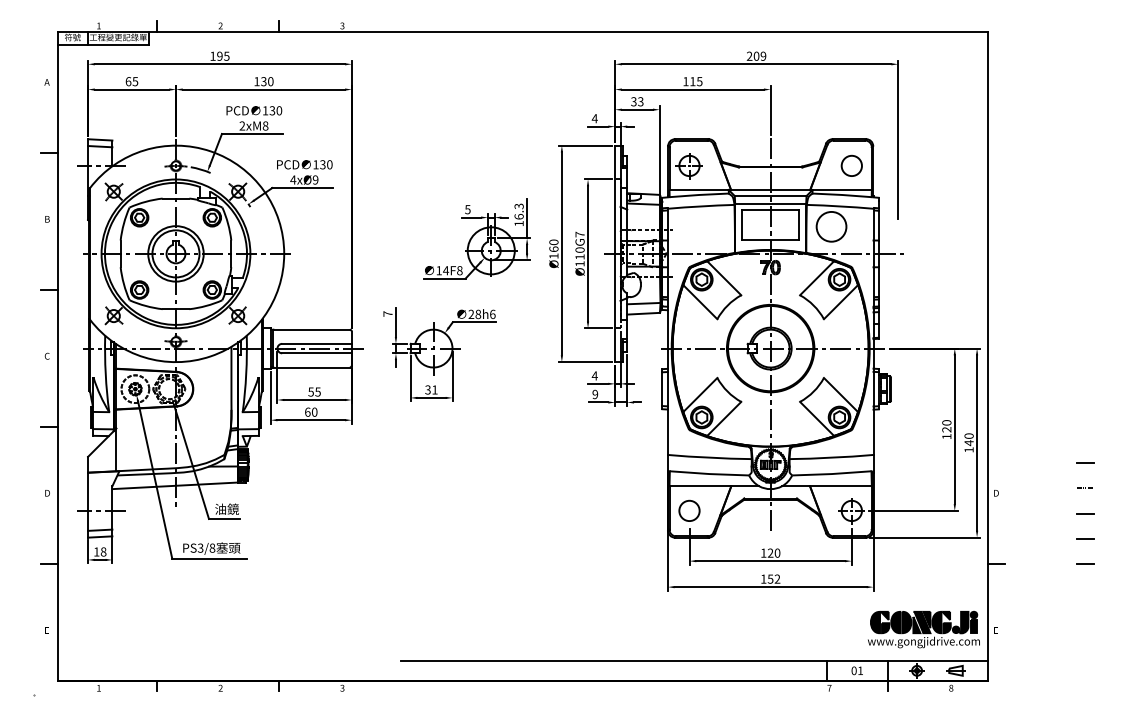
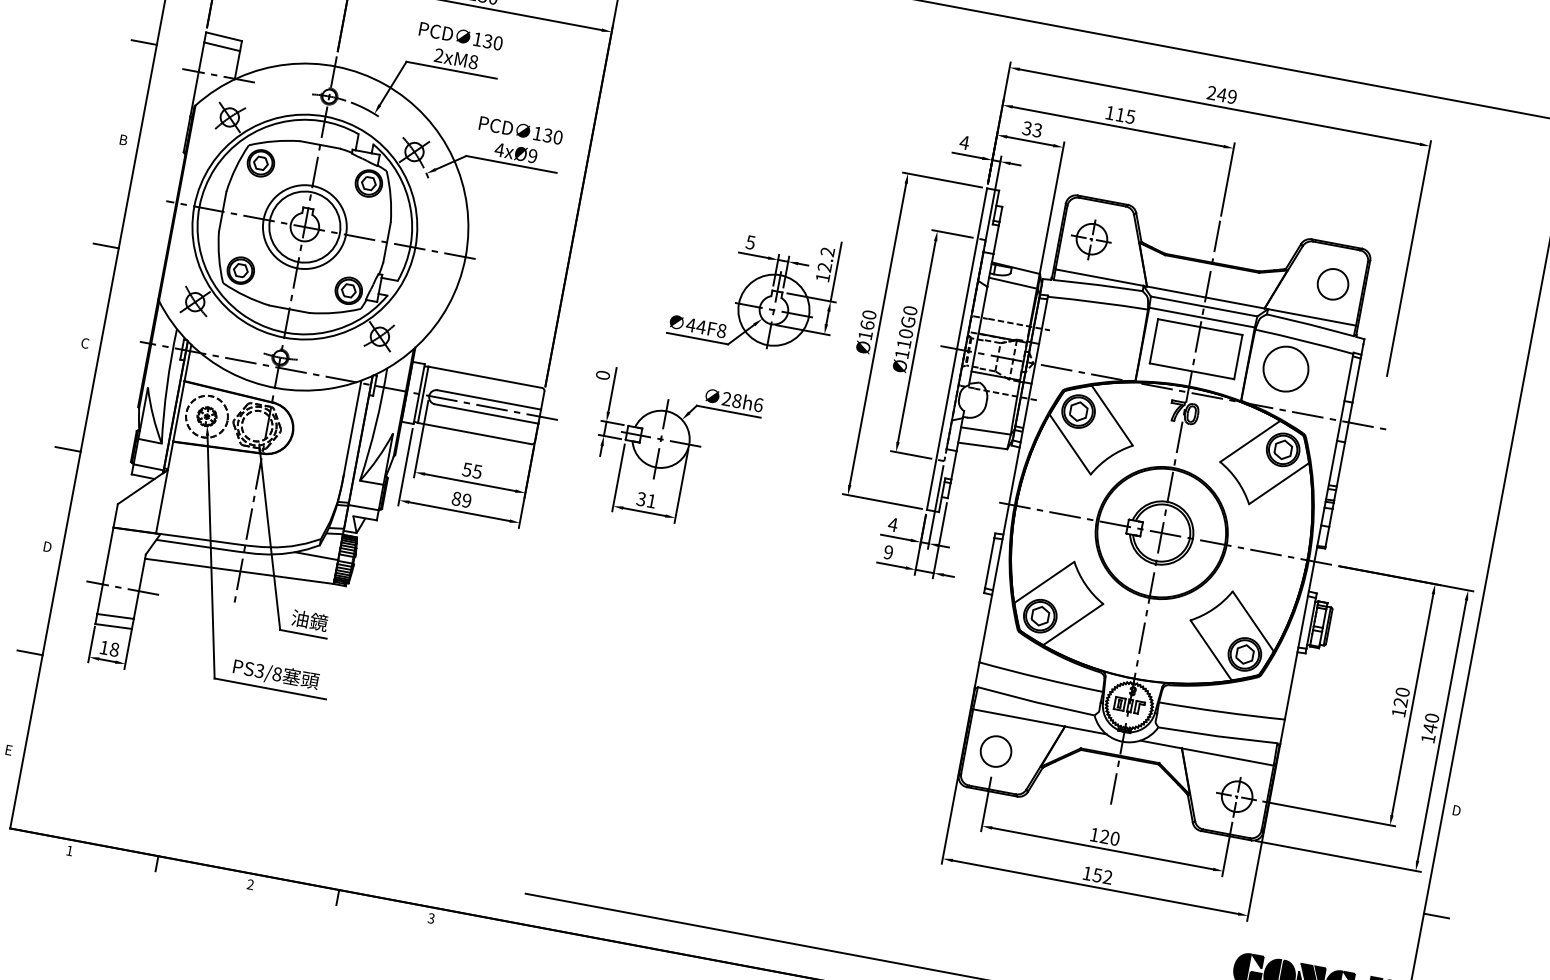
text: (756, 55) -> (1222, 93), 209 -> 249
text: (518, 211) -> (825, 259), 16.3 -> 12.2
text: (579, 234) -> (909, 310), Ø110G7 -> Ø110G0
text: (439, 270) -> (691, 325), 14F8 -> 44F8
text: (387, 313) -> (602, 374), 7 -> 0
text: (311, 411) -> (462, 498), 60 -> 89

